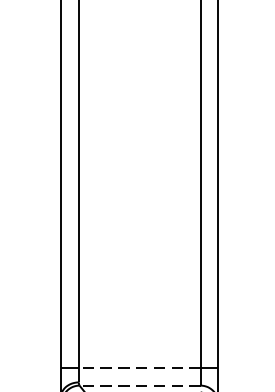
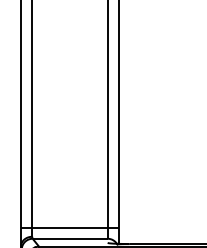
line: (138, 367) -> (69, 227), dashed -> solid
line: (138, 385) -> (69, 238), dashed -> solid

